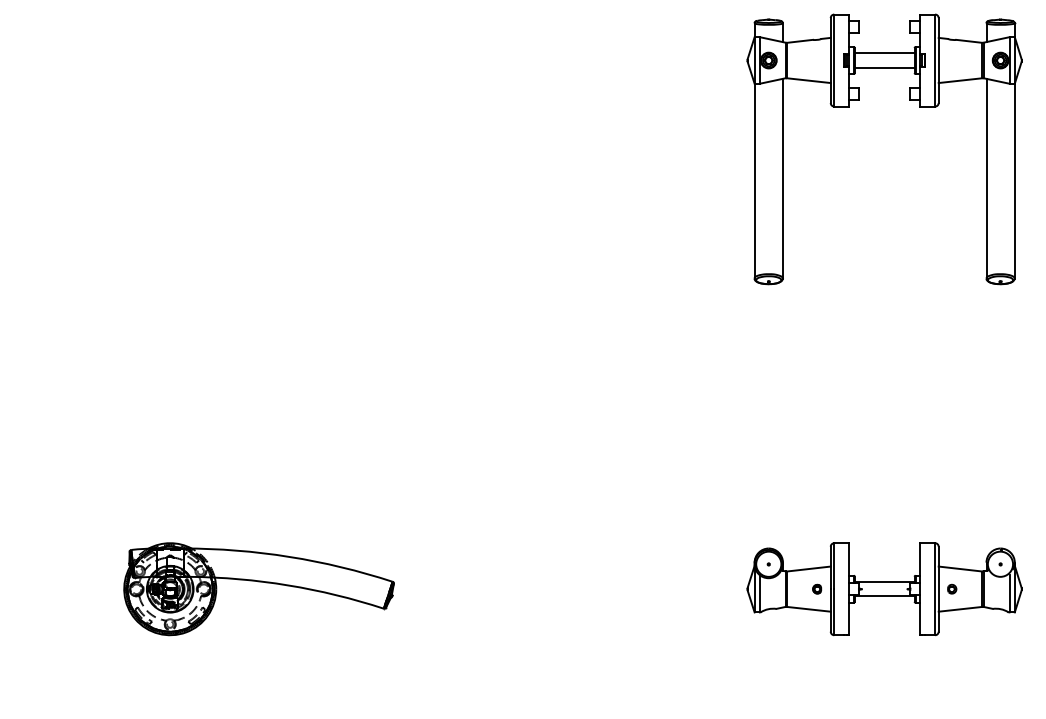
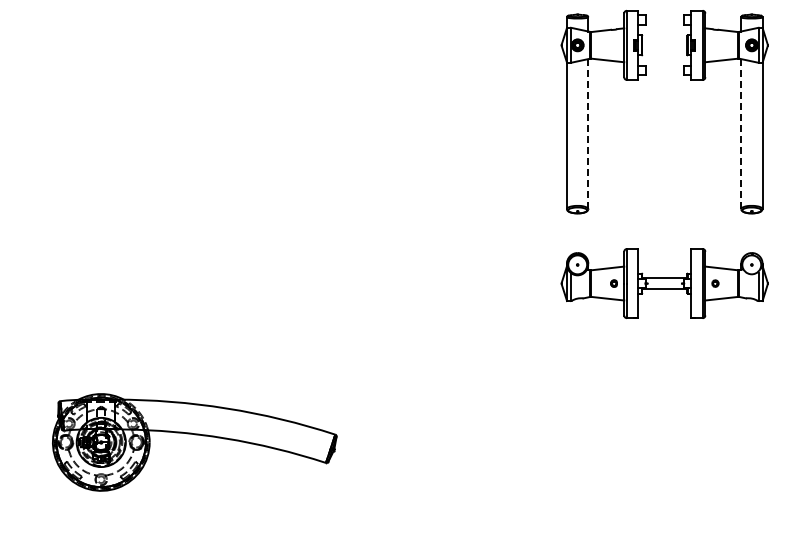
line: (884, 54) -> (664, 40), removed
line: (884, 67) -> (664, 50), removed
line: (783, 177) -> (588, 133), solid -> dashed
line: (986, 179) -> (741, 134), solid -> dashed
part: (258, 589) -> (194, 442), size x1.4
part: (884, 589) -> (664, 283), moved

